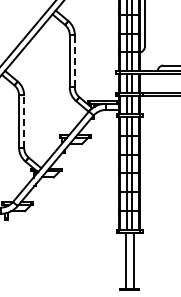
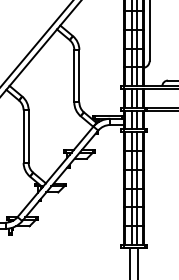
line: (74, 60) -> (79, 75), dashed -> solid
line: (24, 121) -> (29, 136), dashed -> solid

